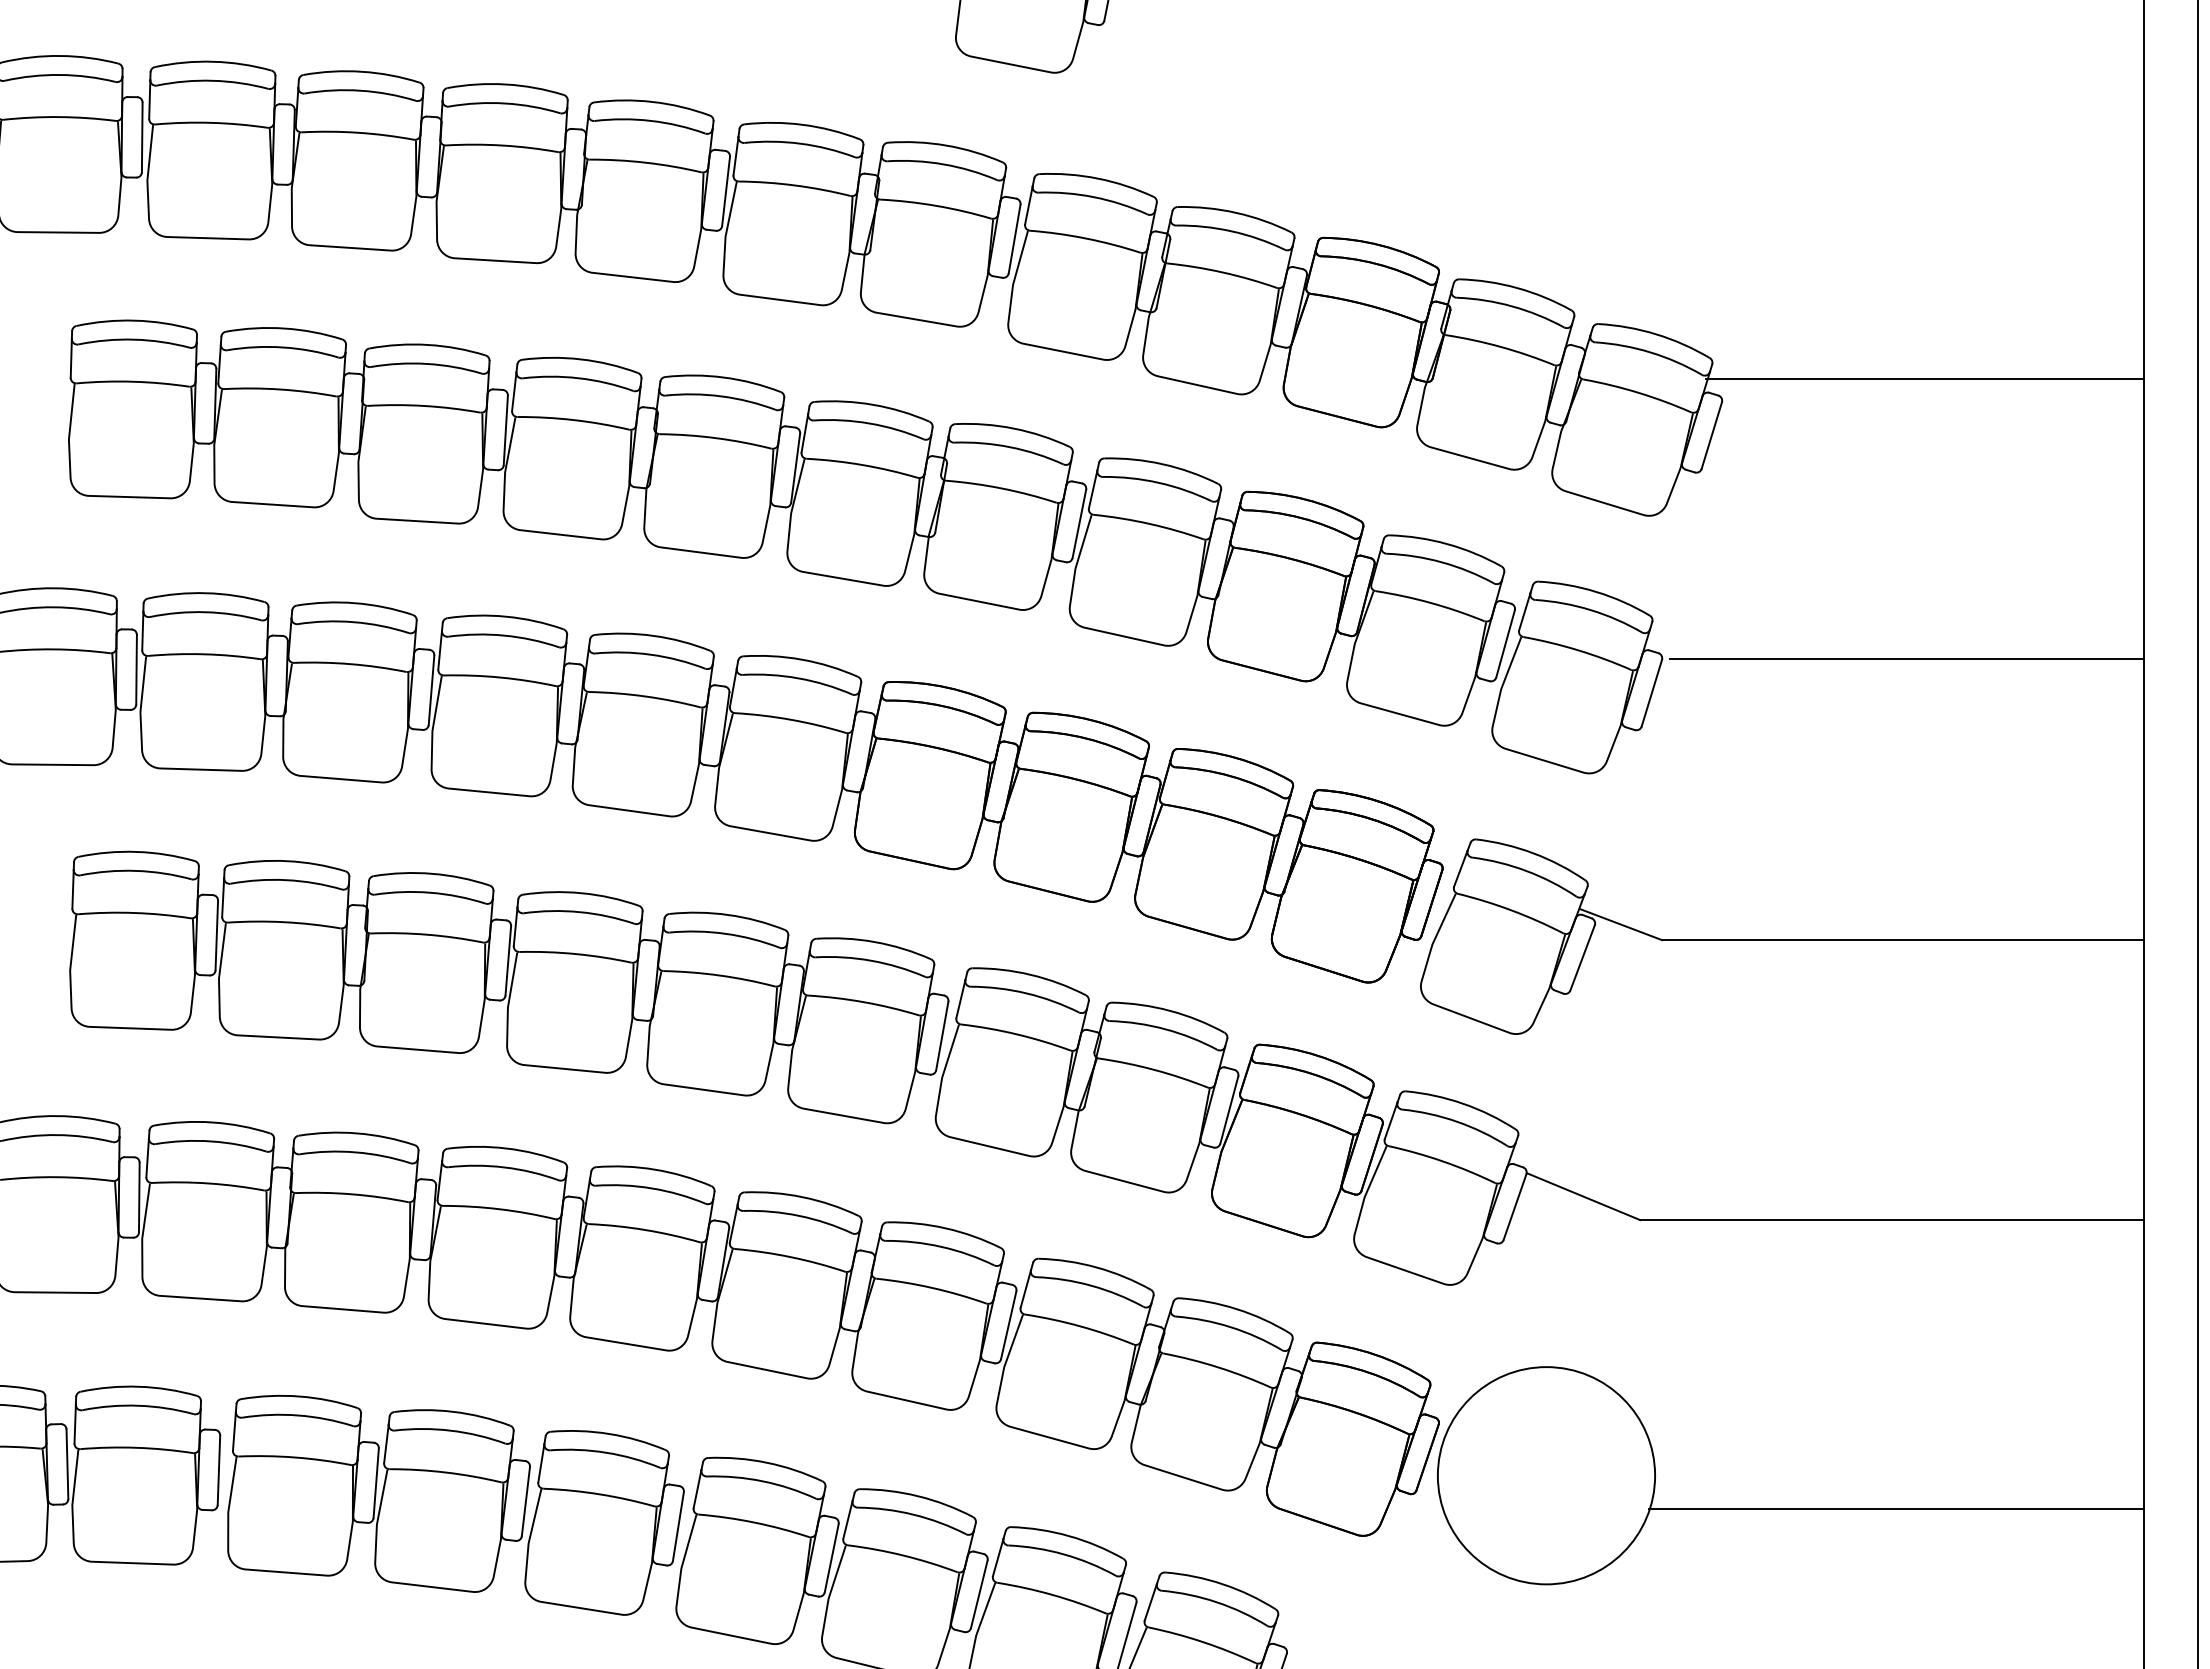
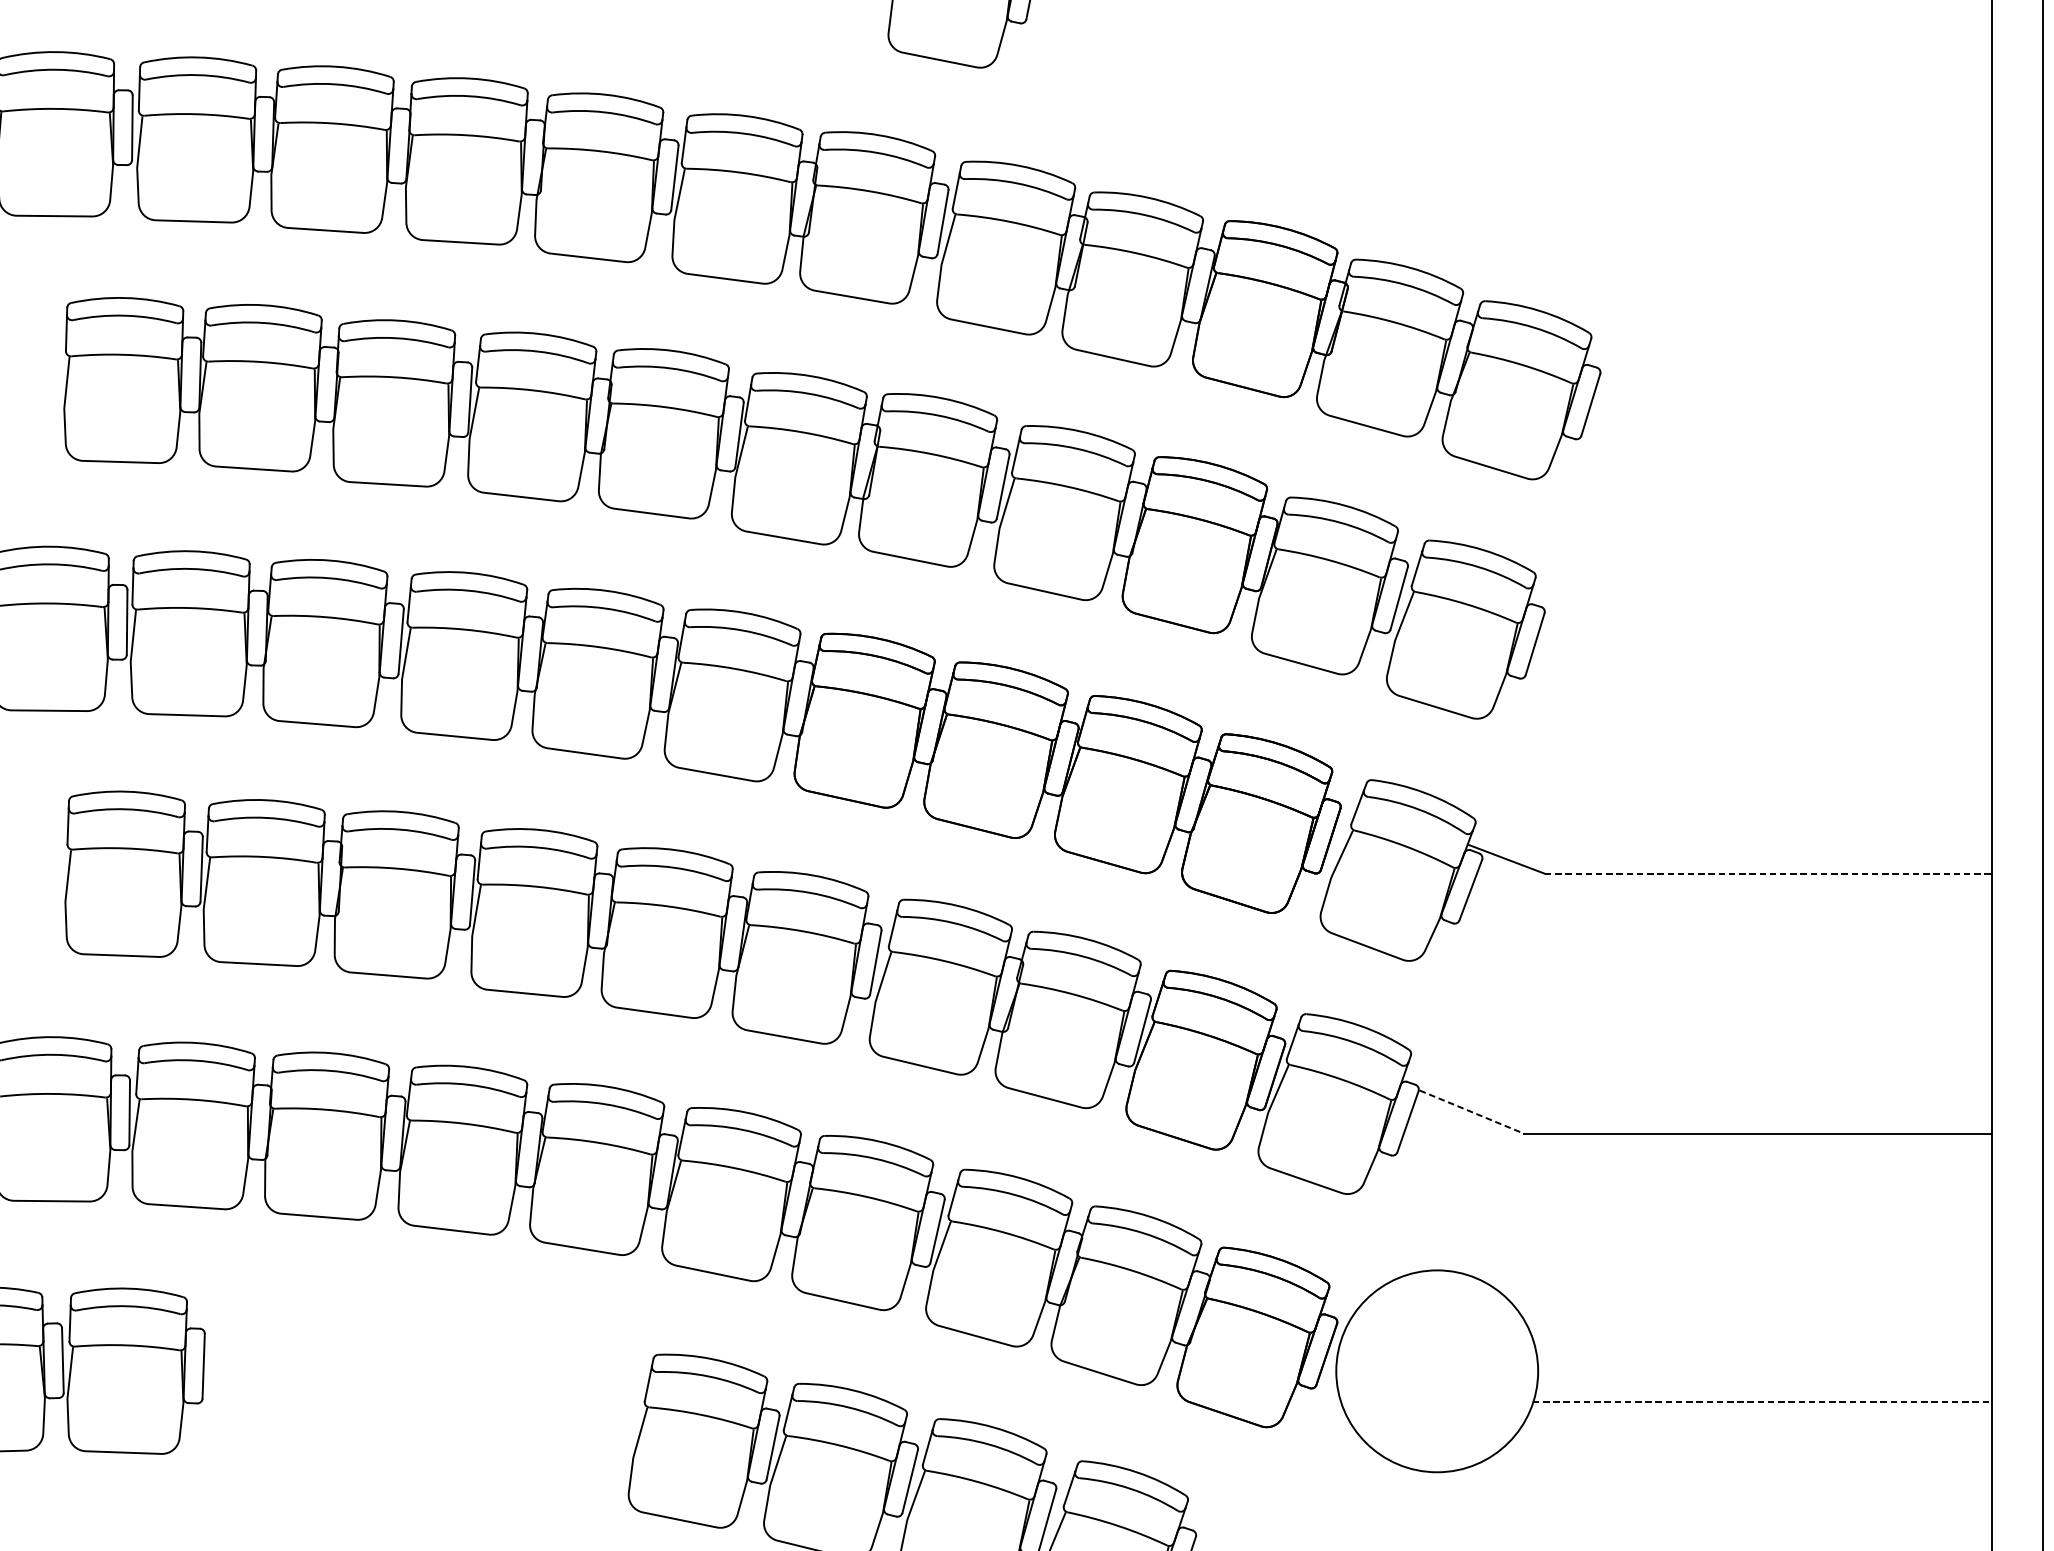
line: (1924, 378) -> (1788, 351), removed
line: (1906, 658) -> (1771, 611), removed
line: (1903, 940) -> (1768, 873), solid -> dashed
line: (1583, 1196) -> (1471, 1111), solid -> dashed
part: (455, 1504) -> (423, 1398), removed
line: (1897, 1508) -> (1763, 1401), solid -> dashed

